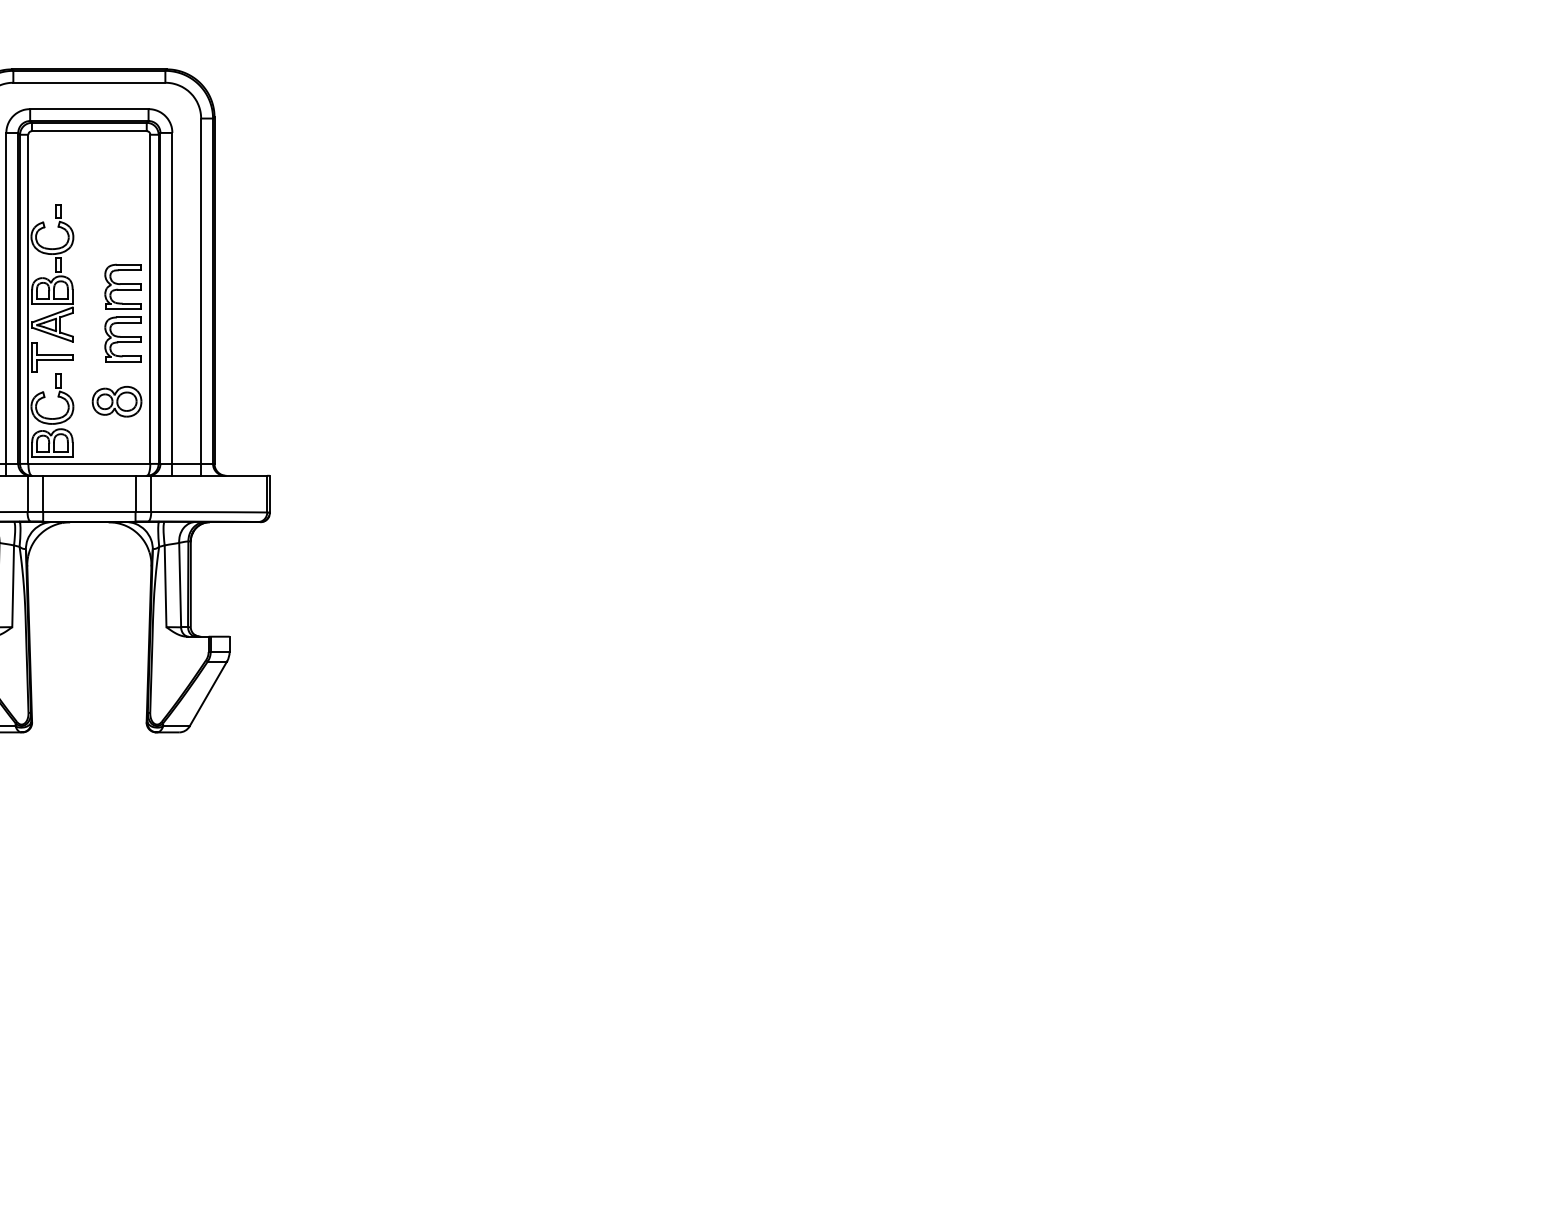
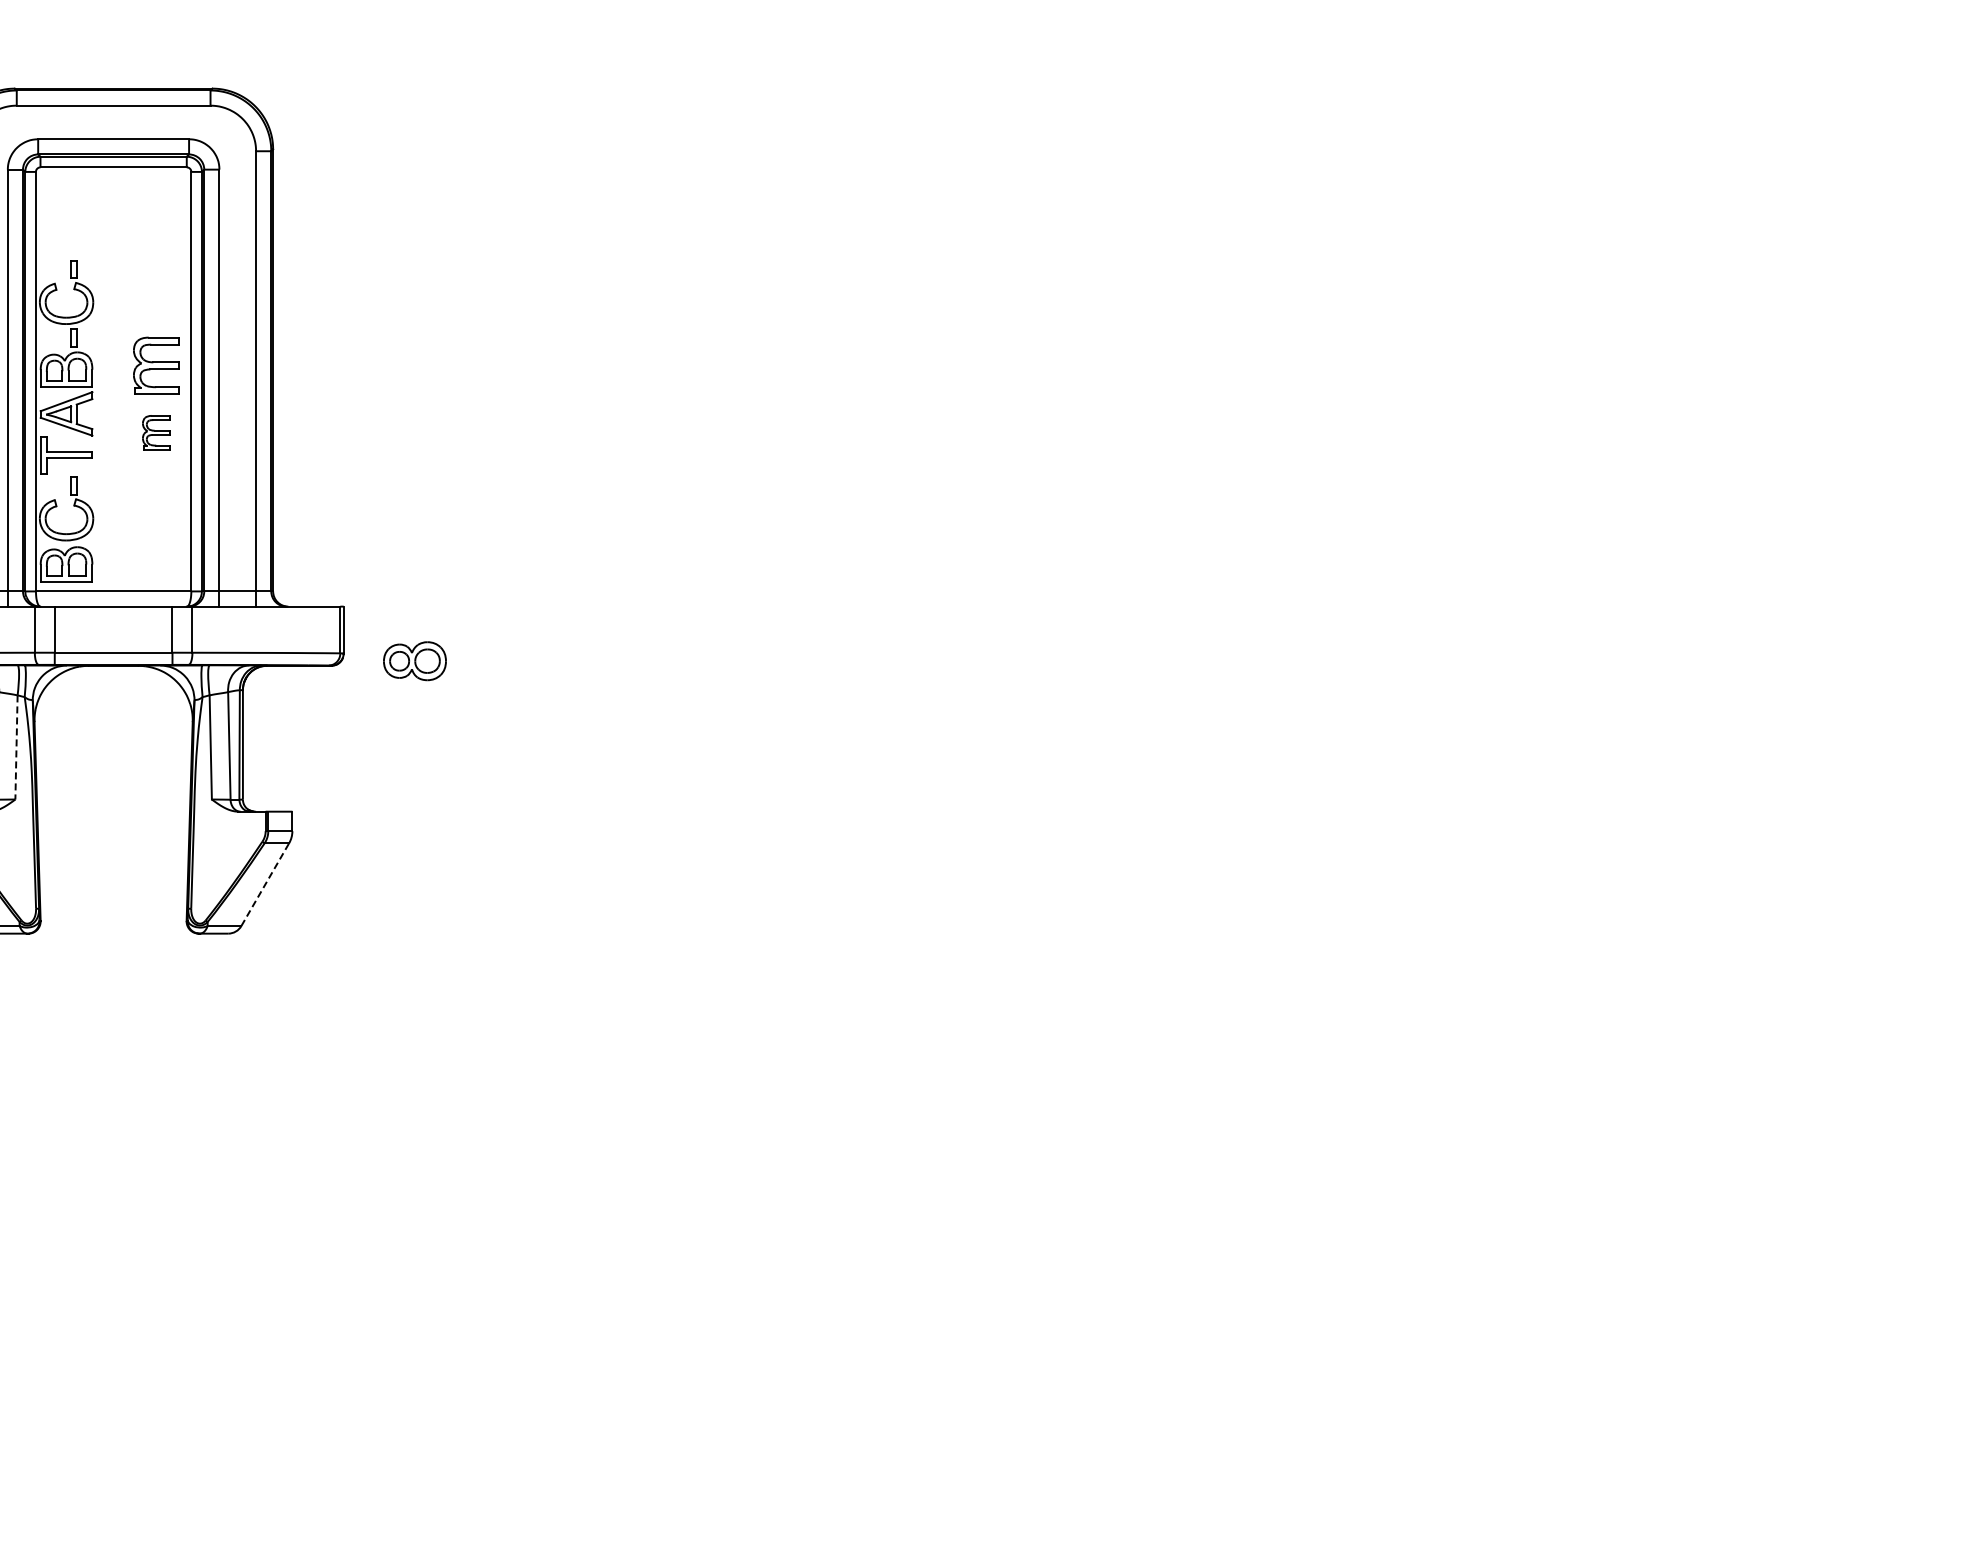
part: (122, 339) -> (156, 432), size x0.6
part: (116, 401) -> (414, 661), moved
line: (13, 586) -> (16, 747), solid -> dashed
line: (208, 693) -> (265, 884), solid -> dashed

